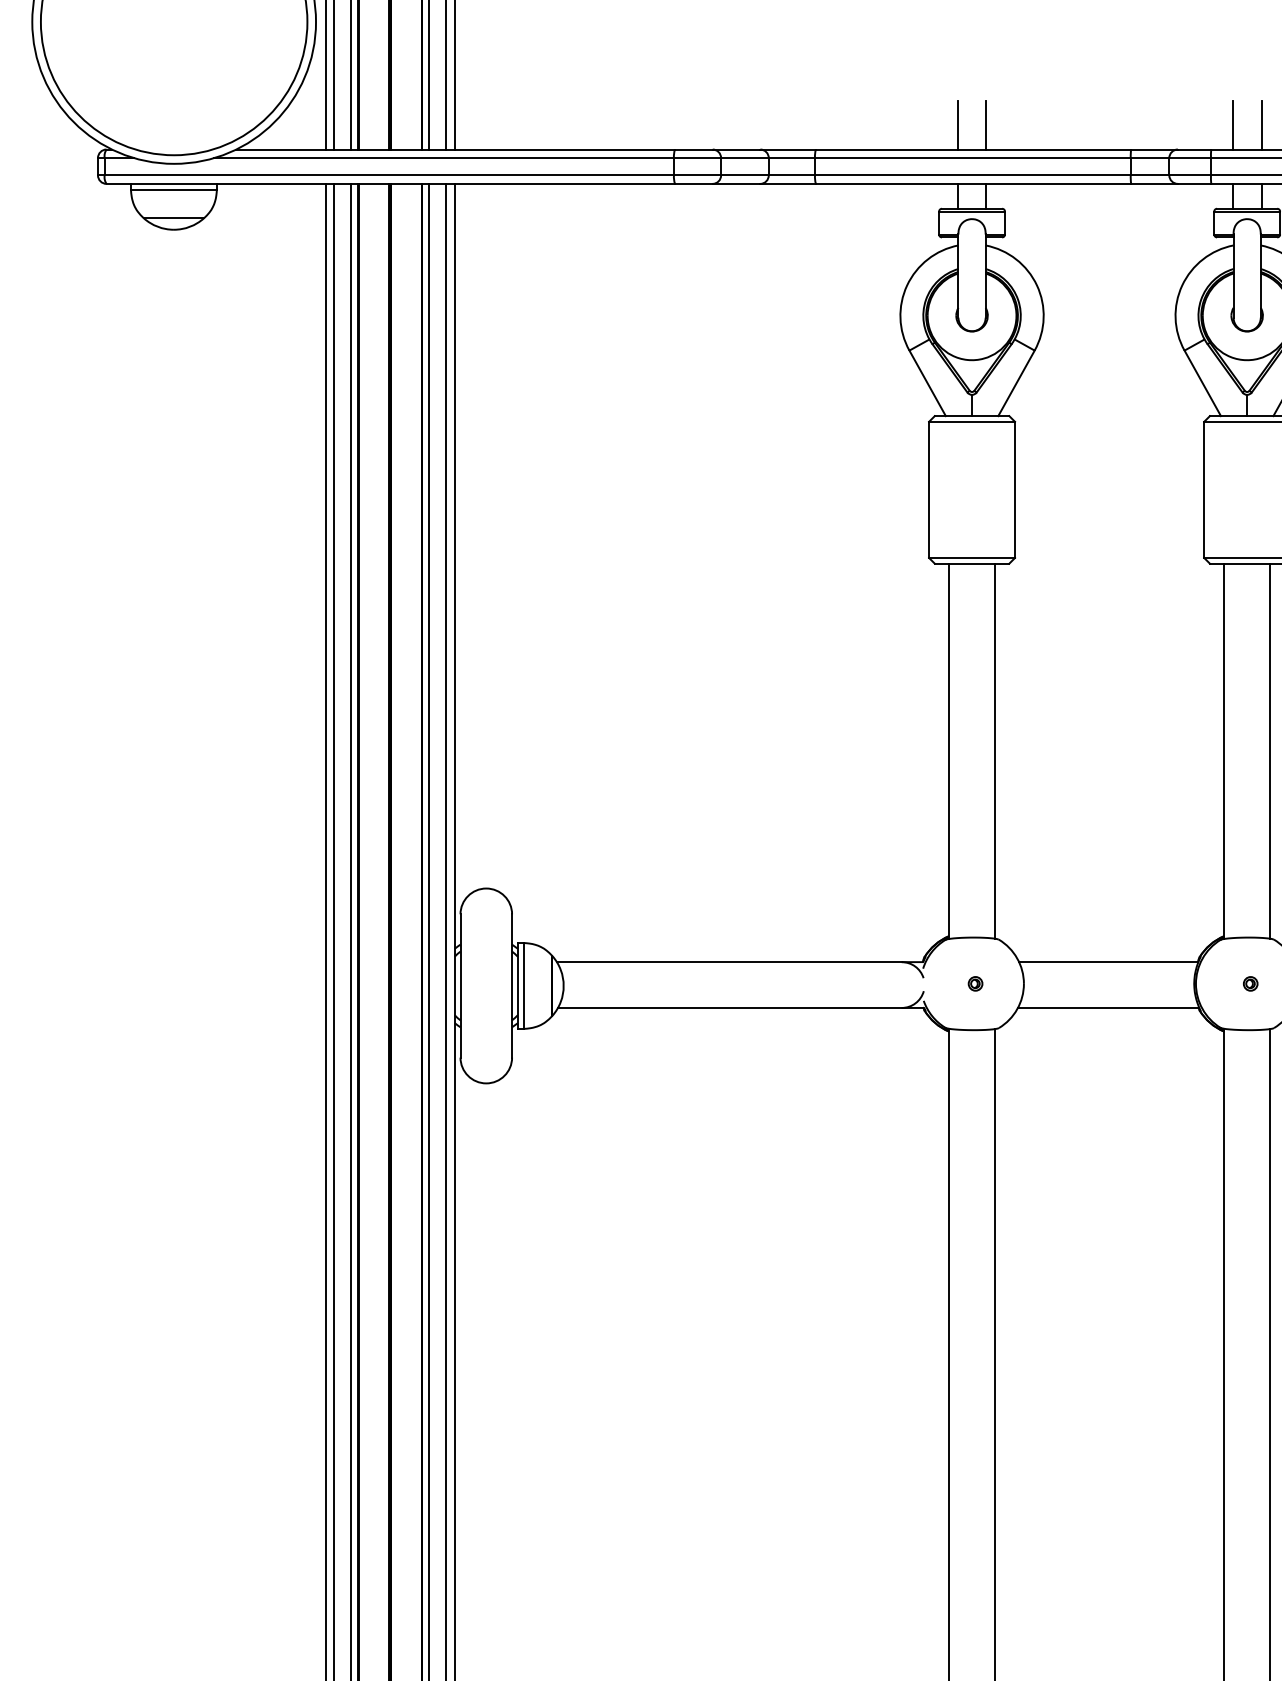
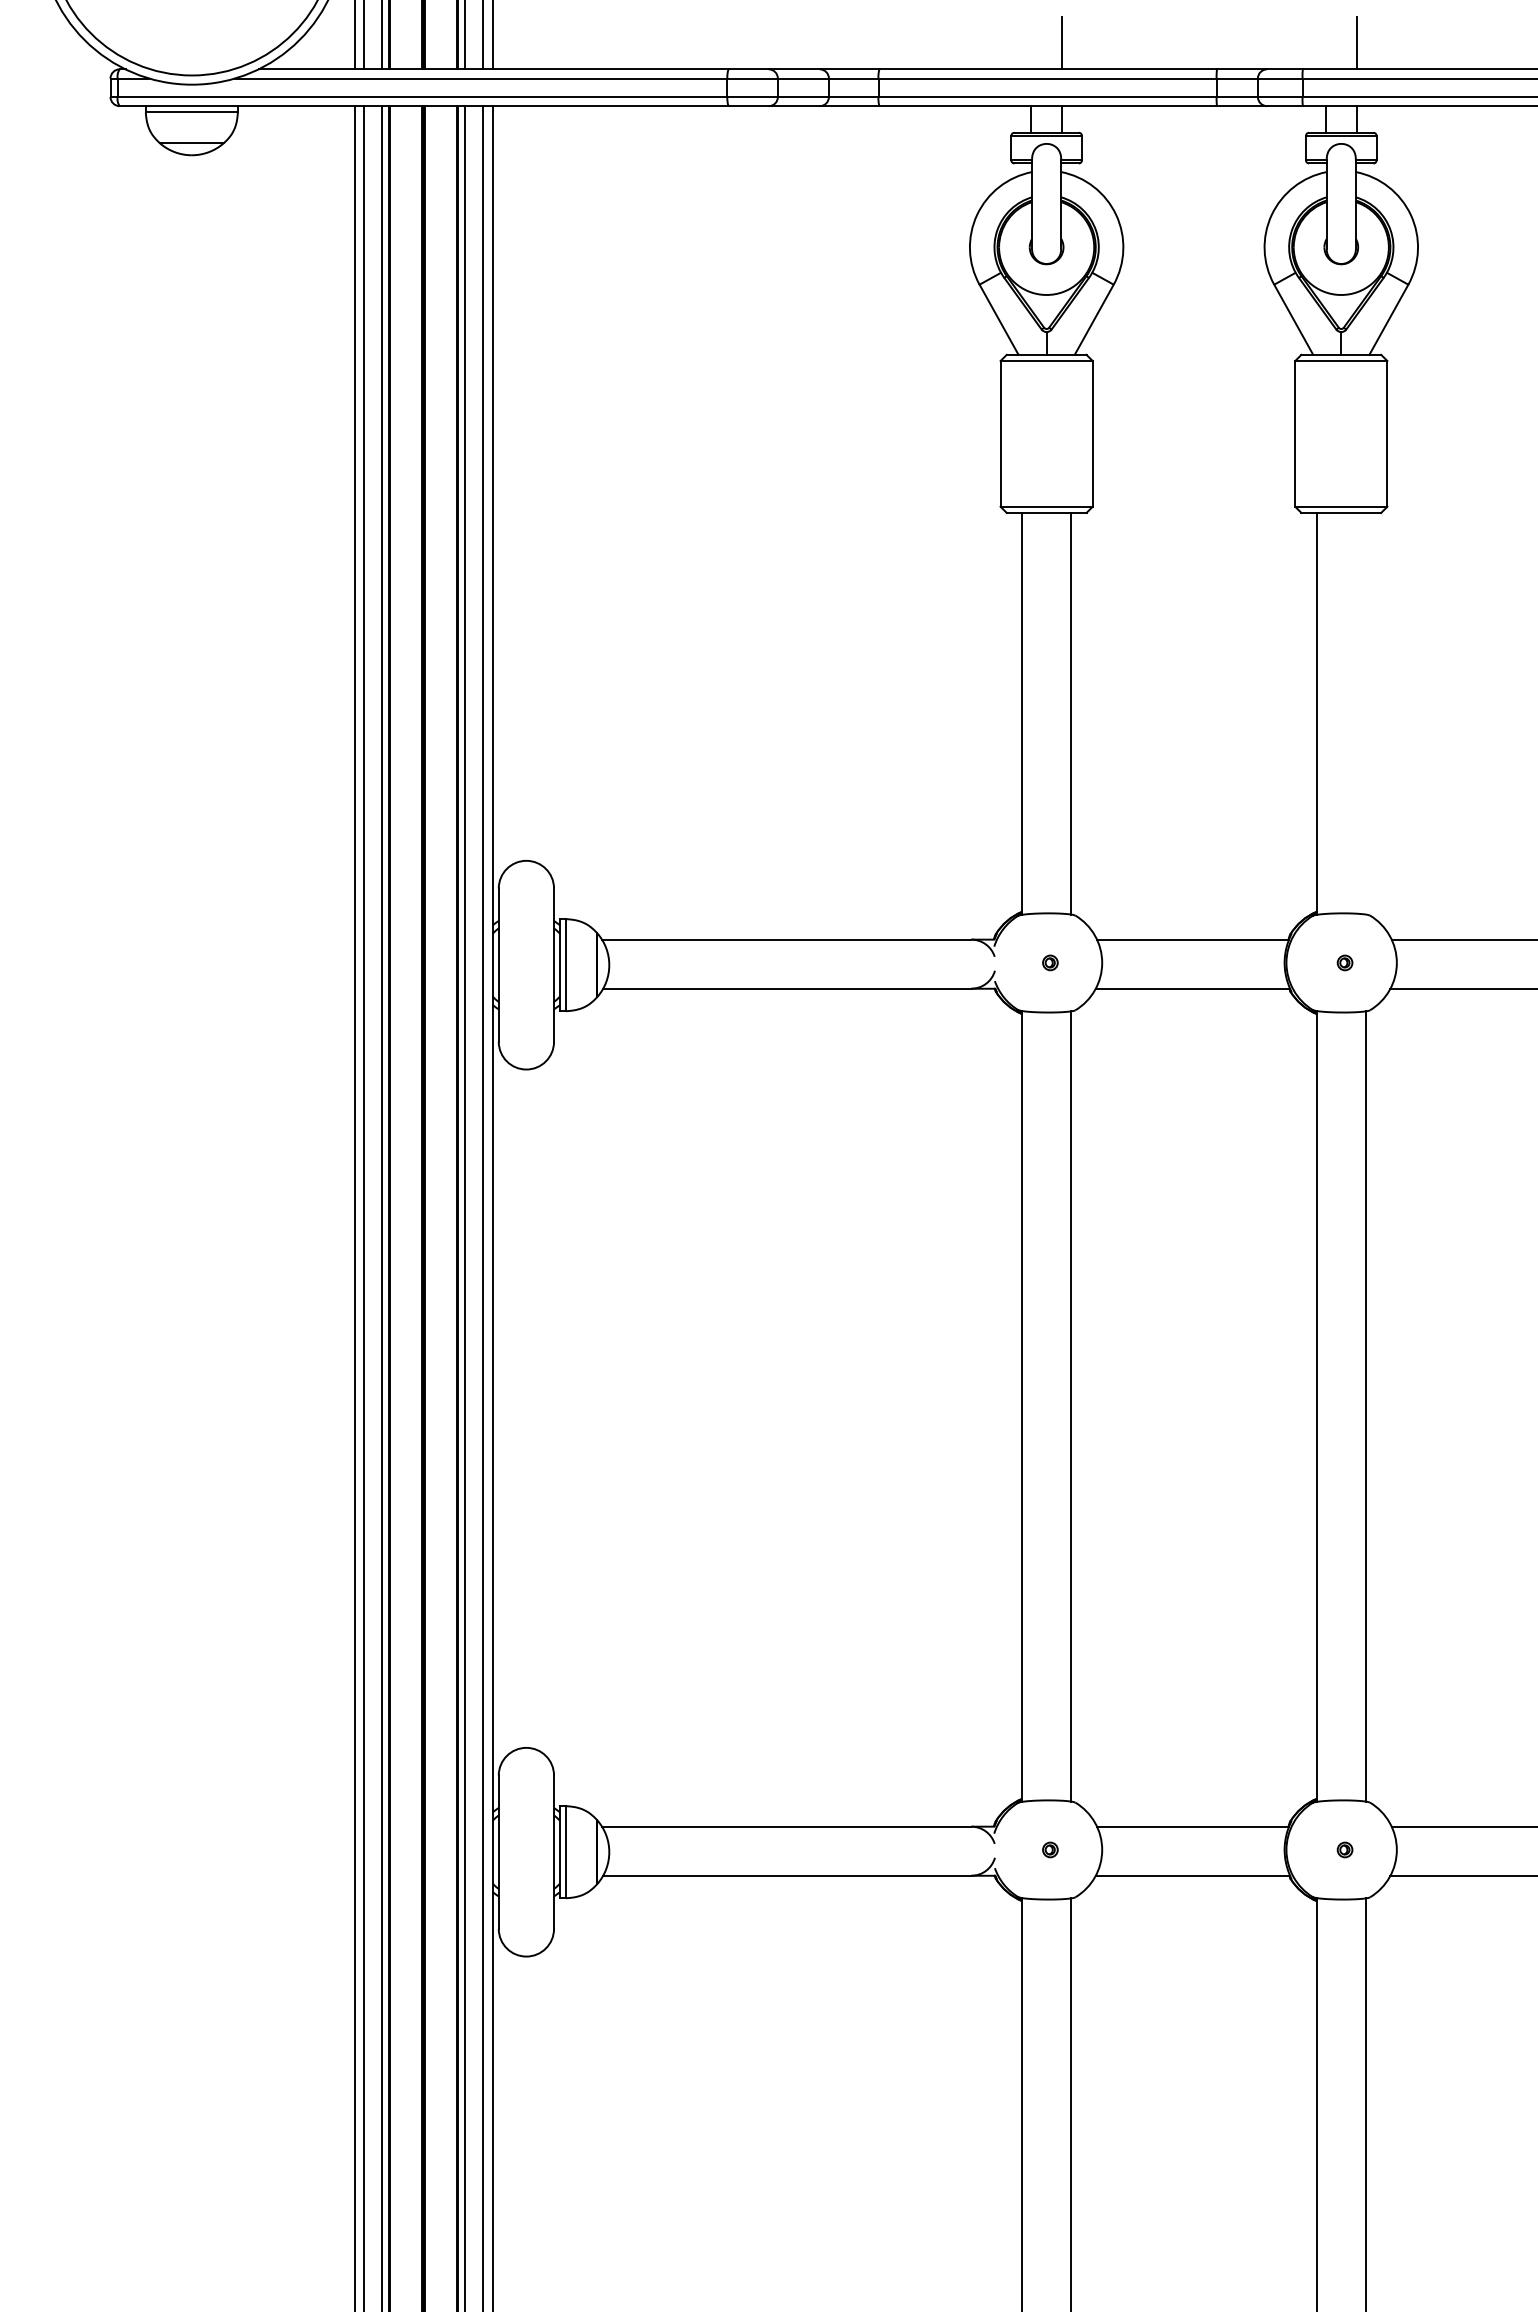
line: (957, 125) -> (1031, 43), removed
line: (1232, 125) -> (1325, 43), removed
line: (1269, 750) -> (1365, 713), removed

